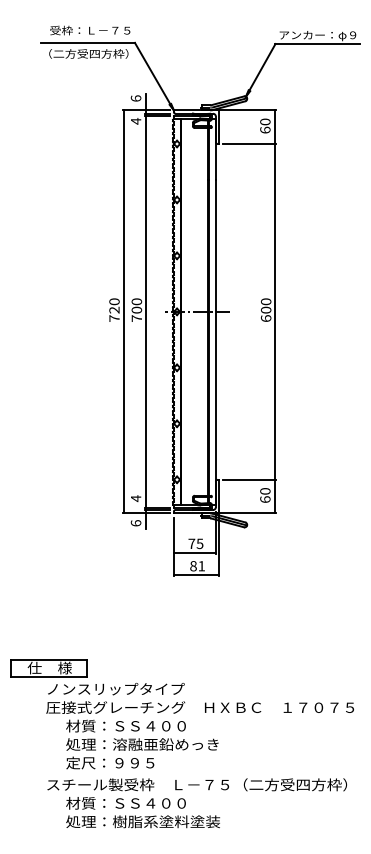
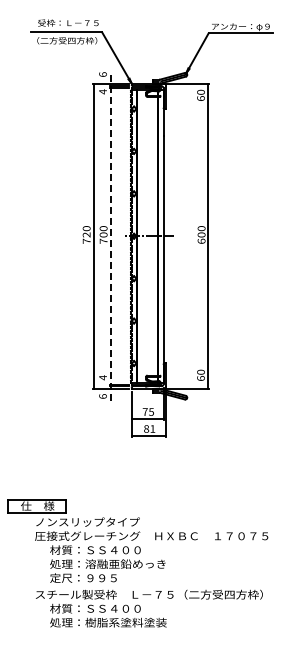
line: (250, 144) -> (189, 109), removed
line: (145, 312) -> (110, 236), solid -> dashed
line: (250, 479) -> (189, 363), removed

